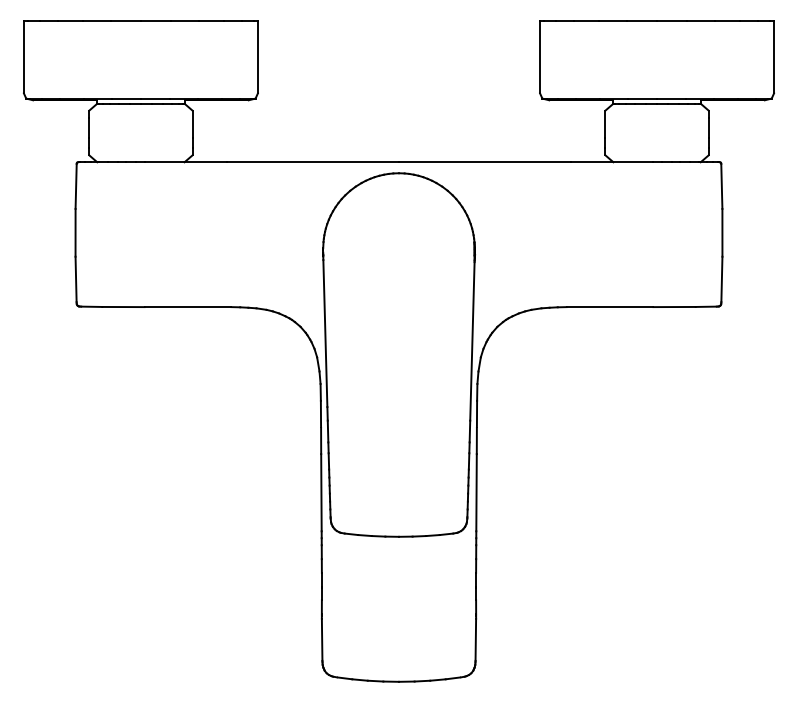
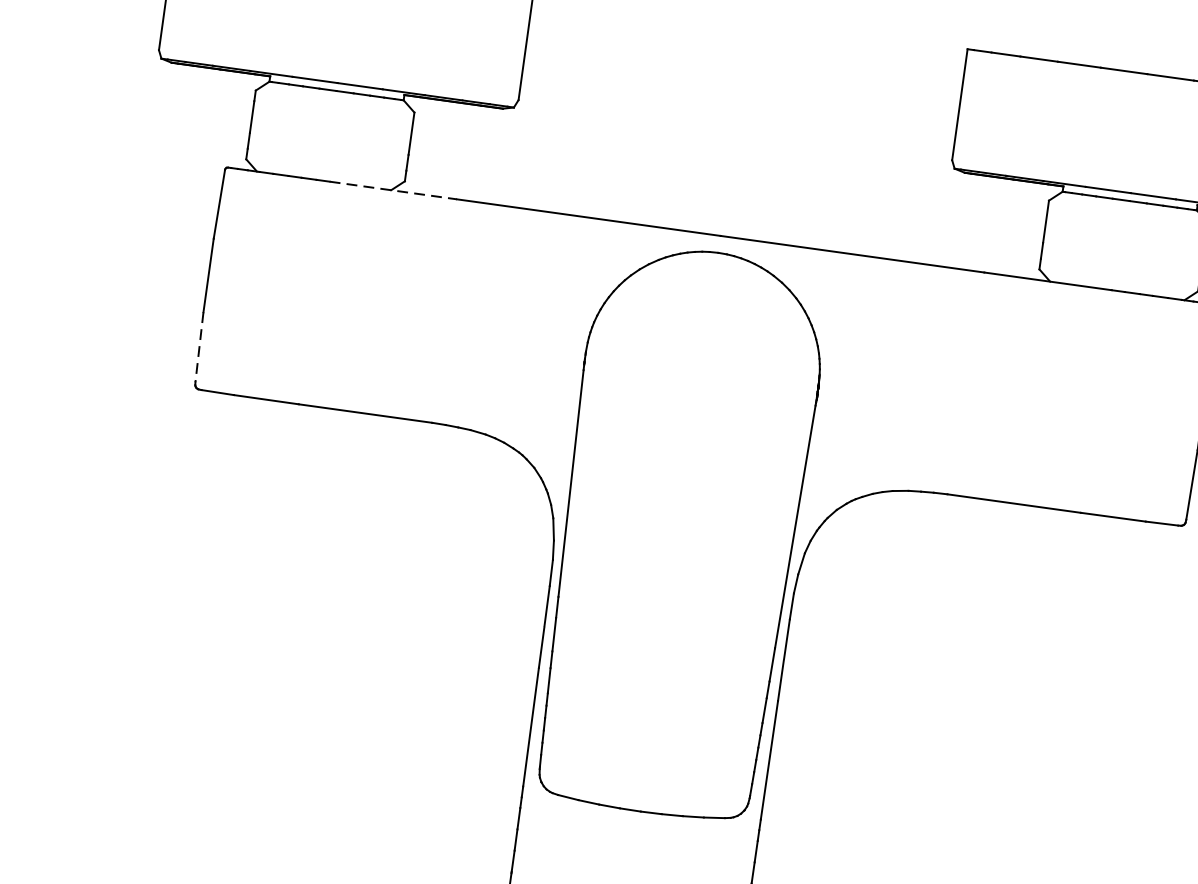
line: (186, 162) -> (394, 191), solid -> dashed
line: (76, 279) -> (200, 347), solid -> dashed

